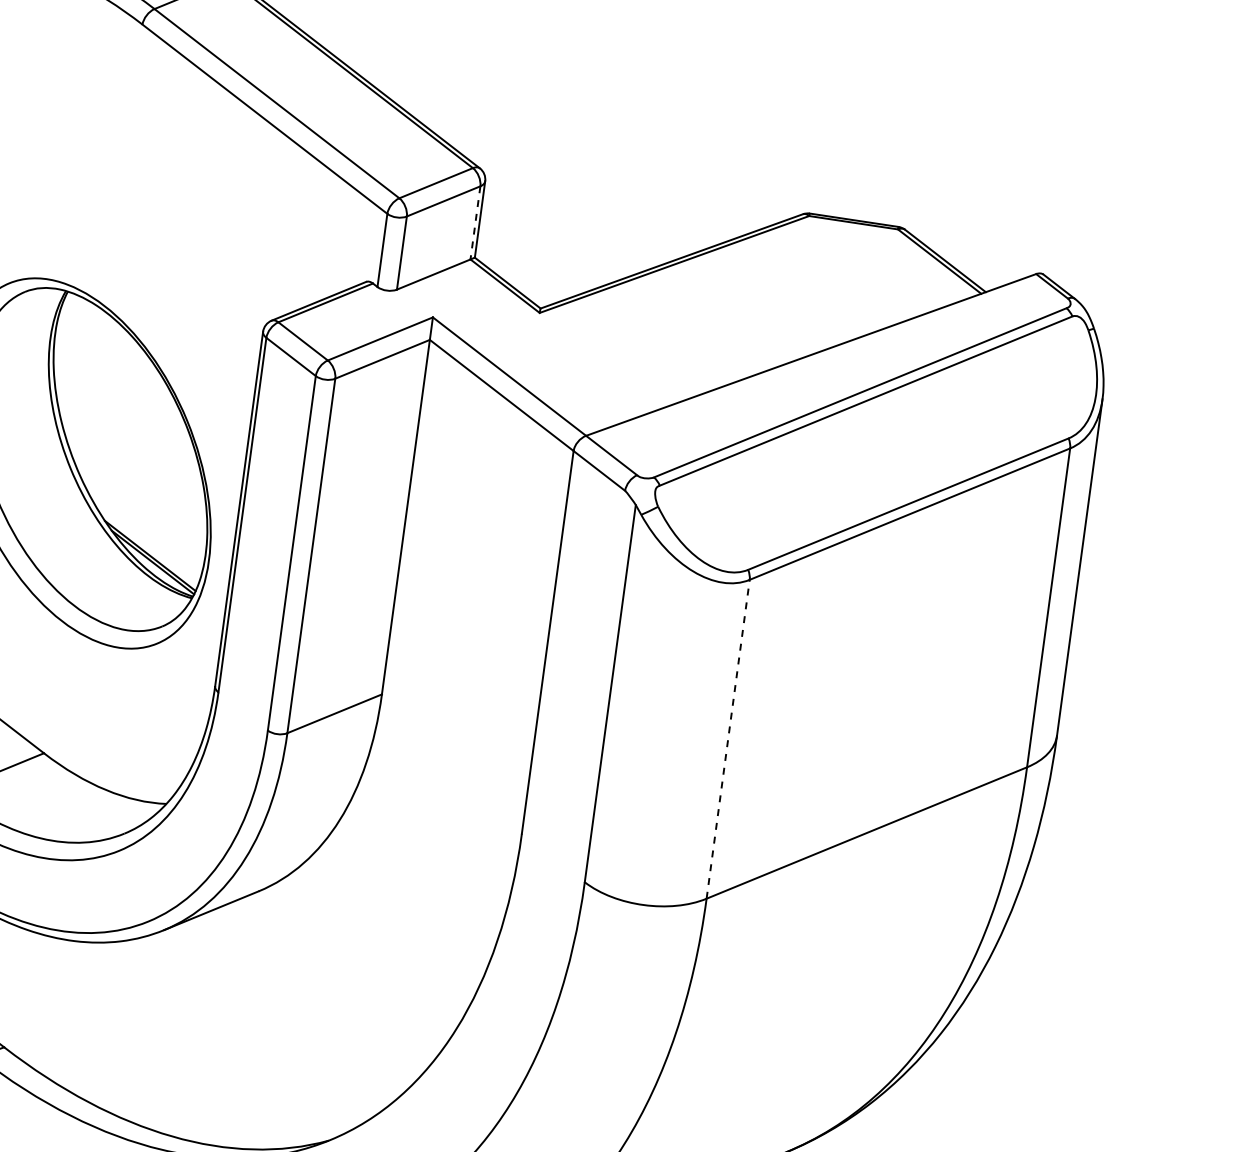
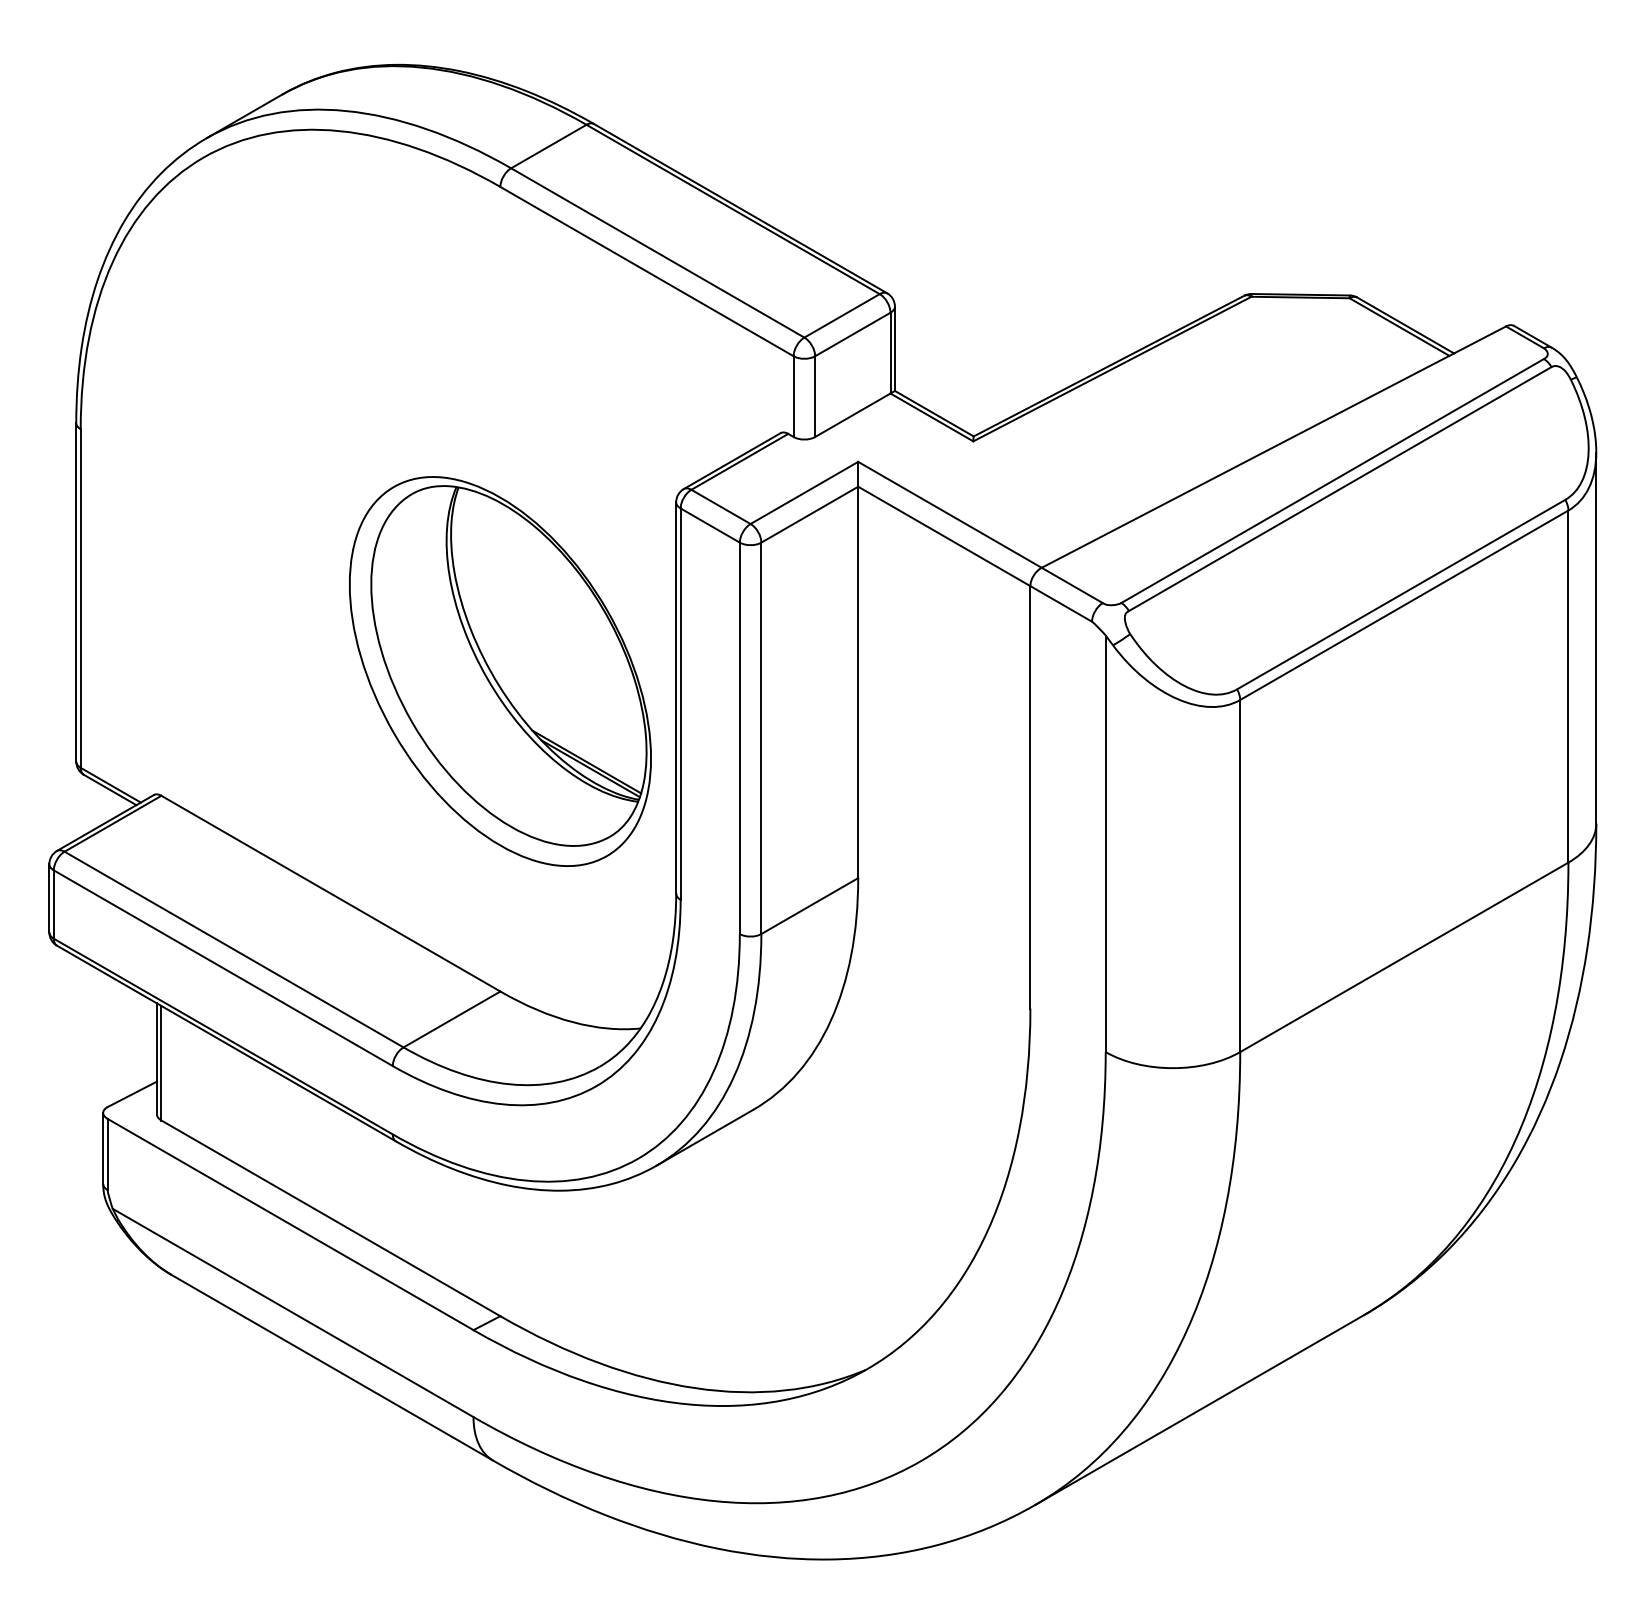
line: (475, 223) -> (890, 353), dashed -> solid
line: (728, 738) -> (1240, 875), dashed -> solid

